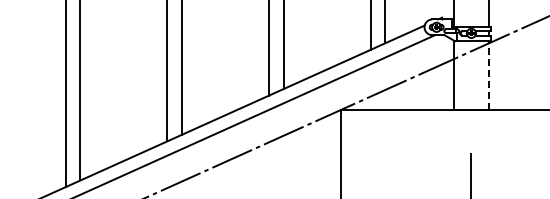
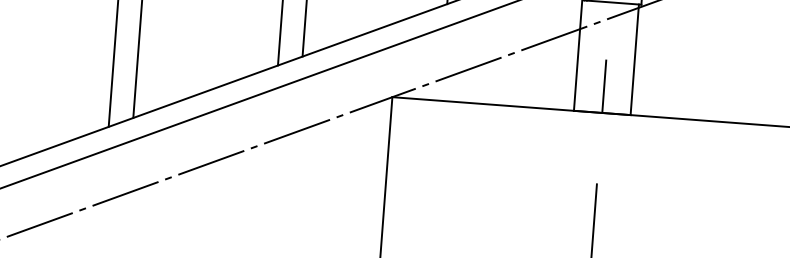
line: (489, 75) -> (635, 59), dashed -> solid
line: (471, 92) -> (604, 84), added

